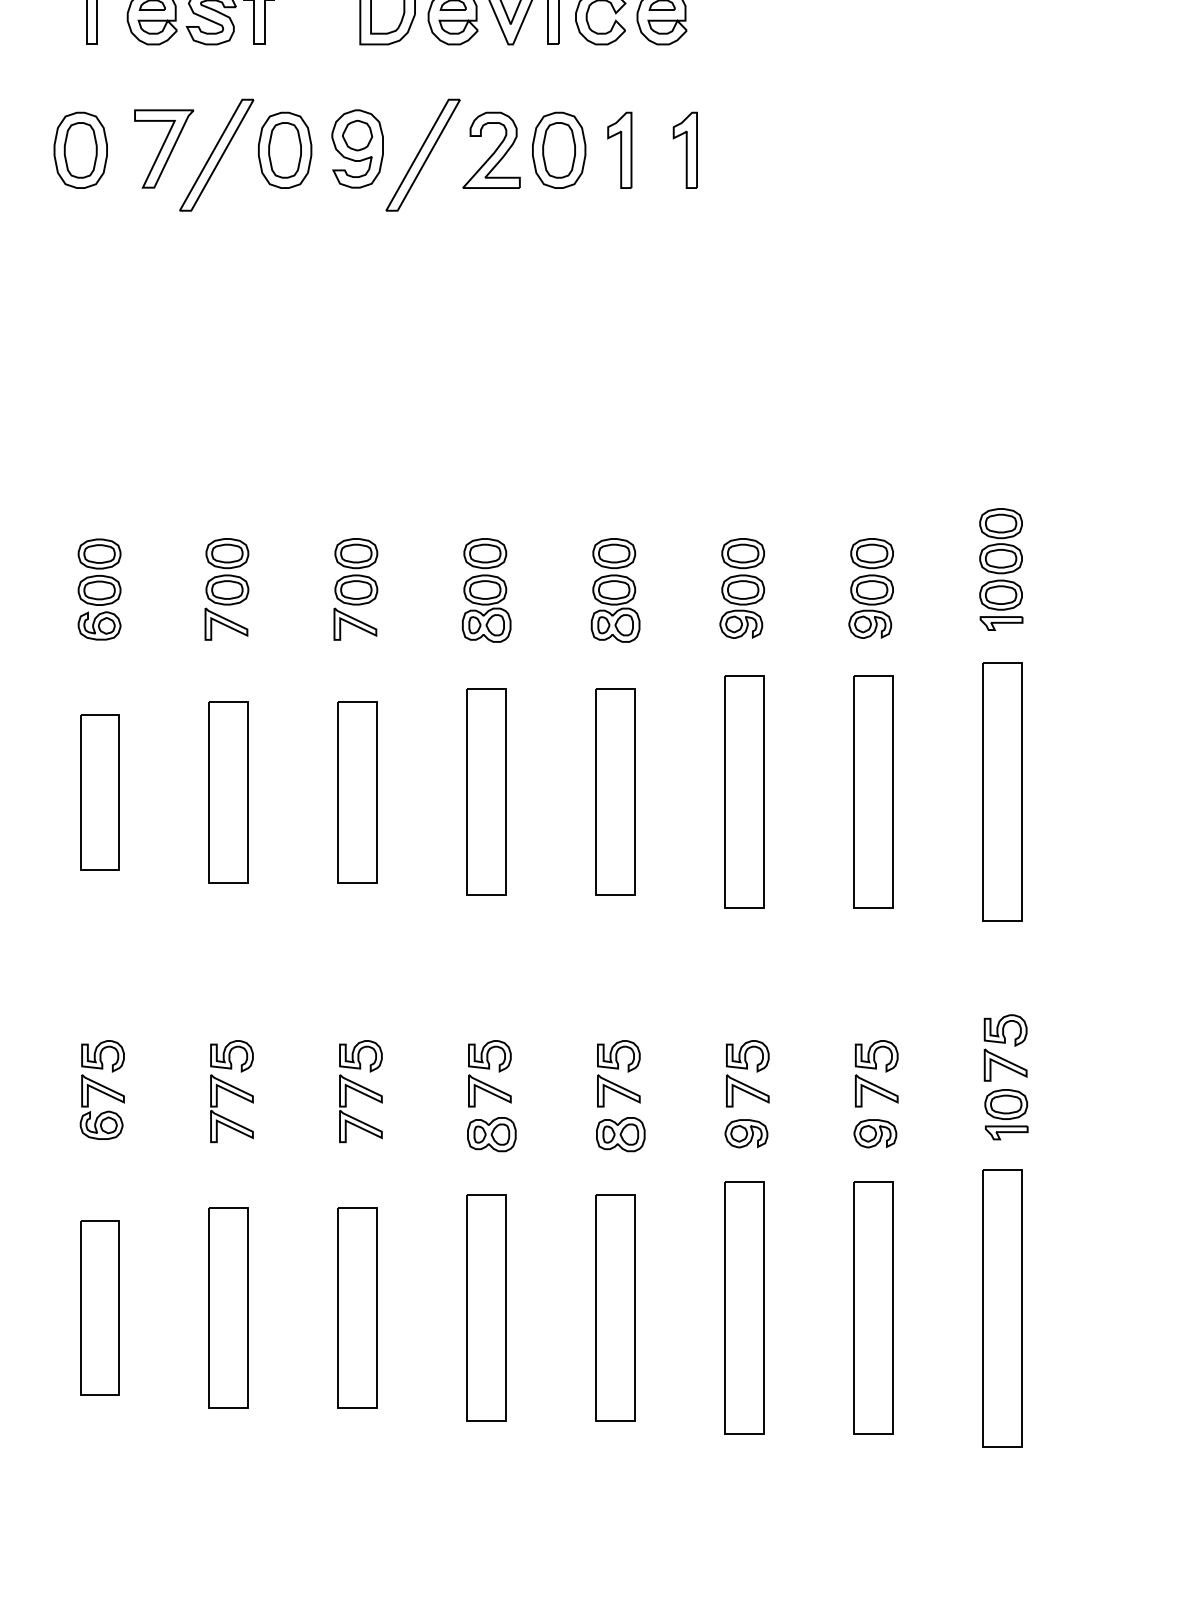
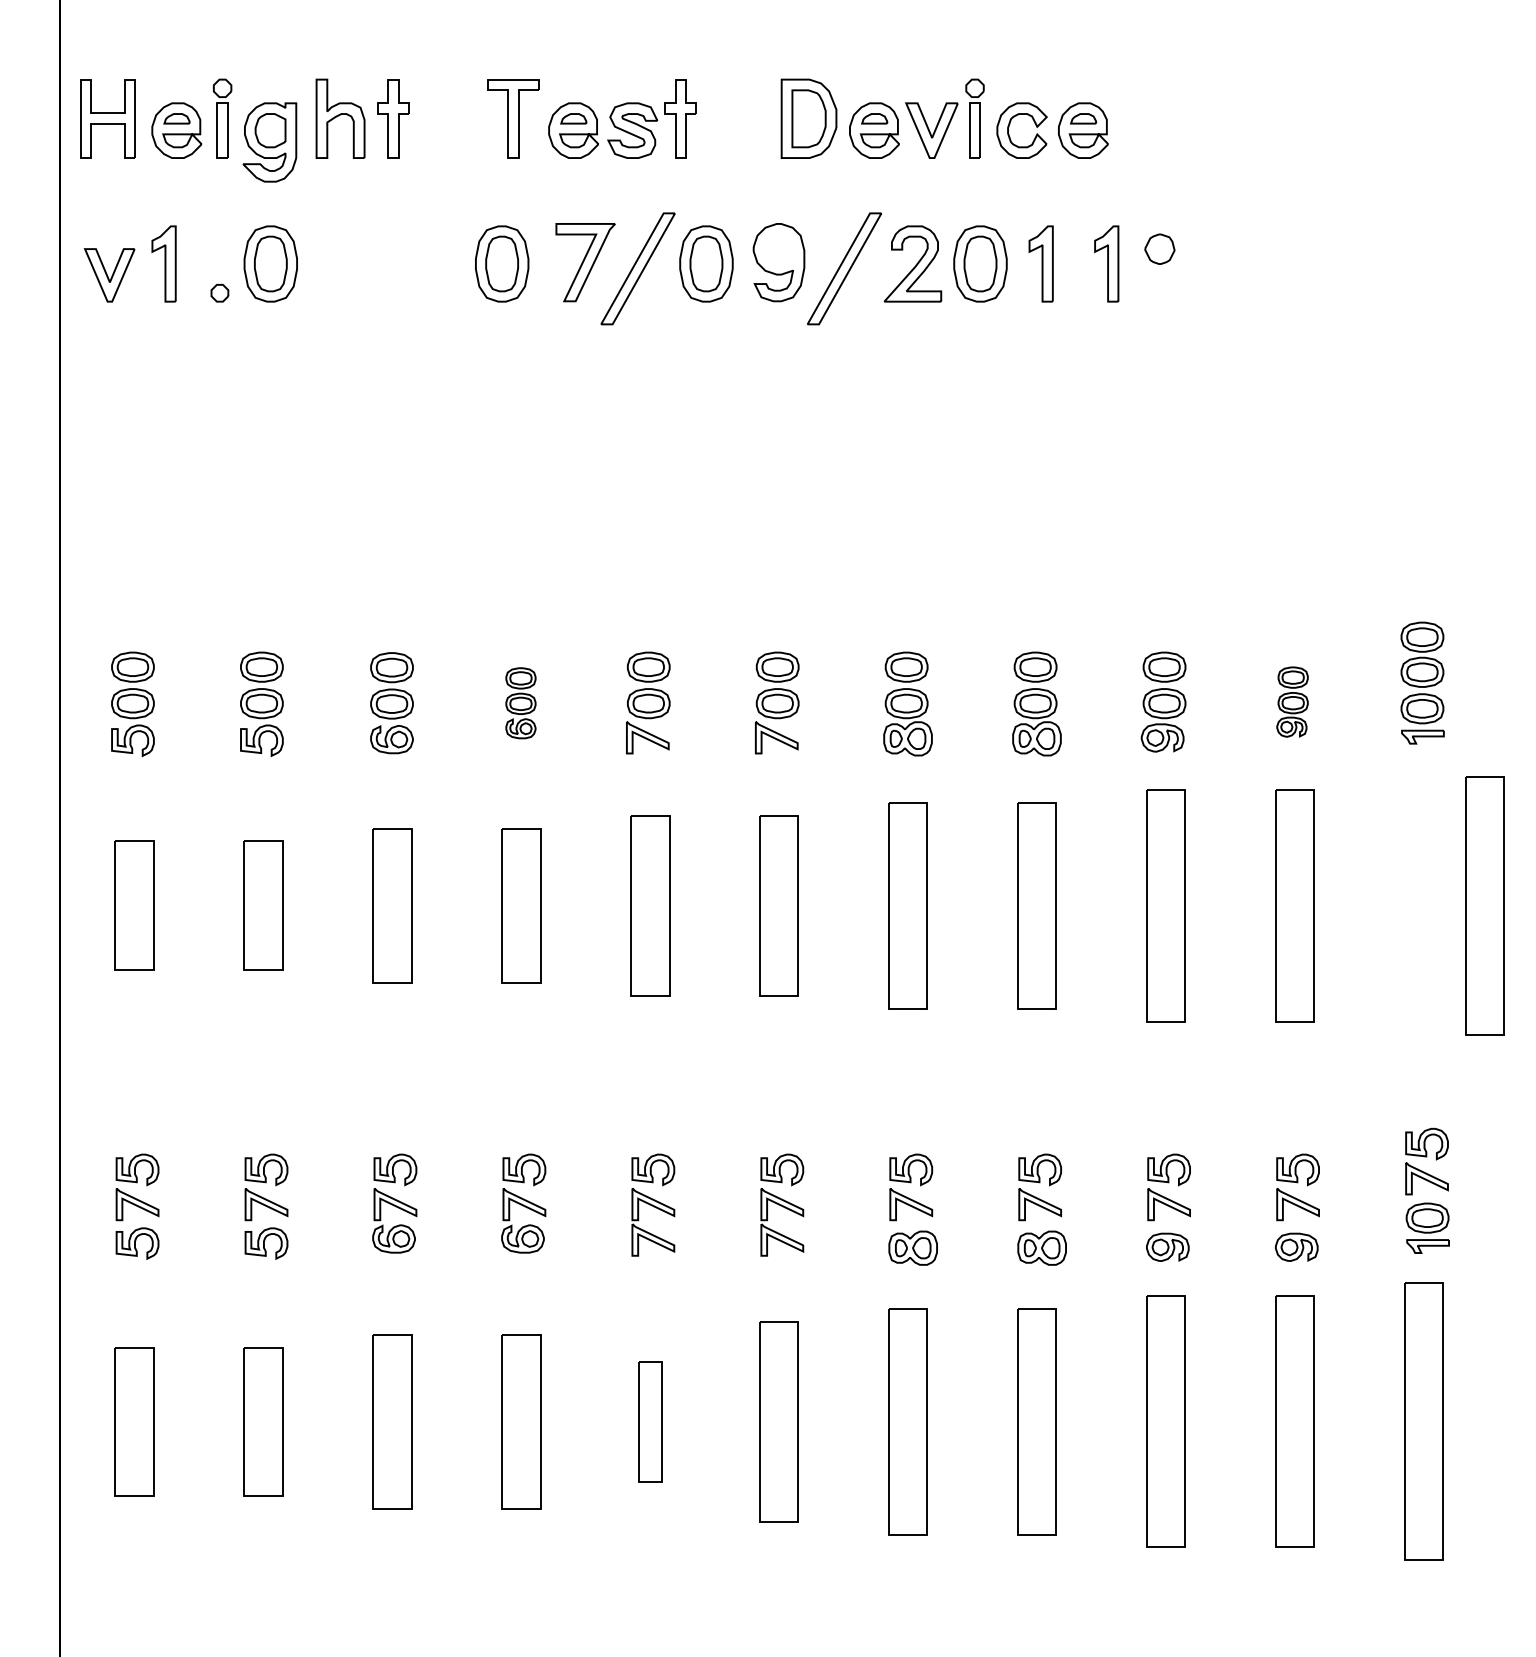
part: (357, 134) -> (1159, 248), moved
part: (871, 587) -> (1292, 701), size x0.7
part: (99, 589) -> (520, 703), size x0.7
part: (1002, 791) -> (1484, 905), moved
part: (229, 1307) -> (650, 1421), size x0.6

